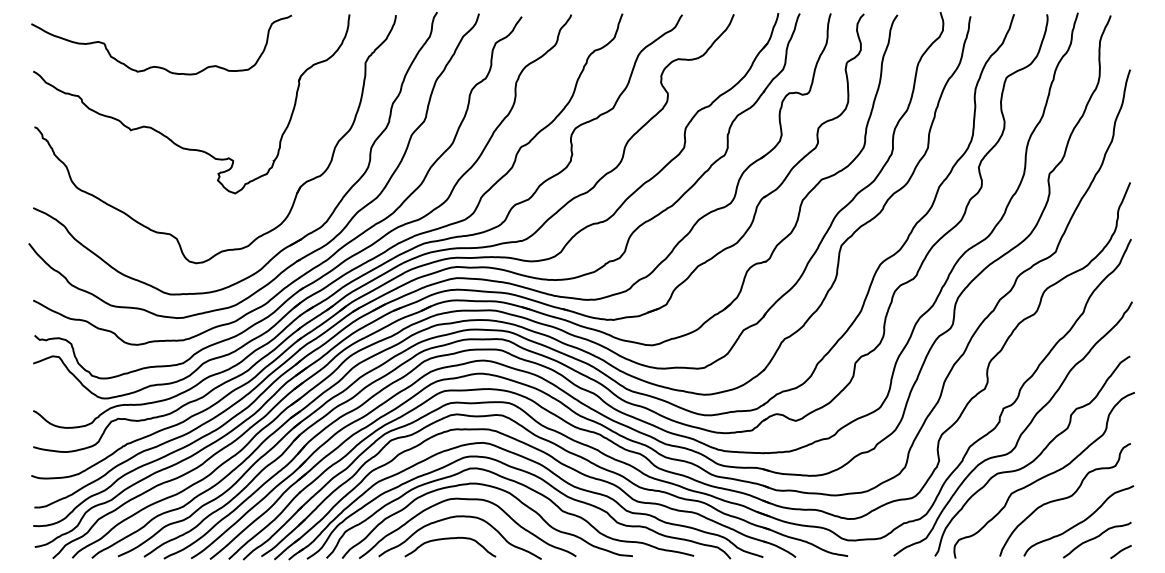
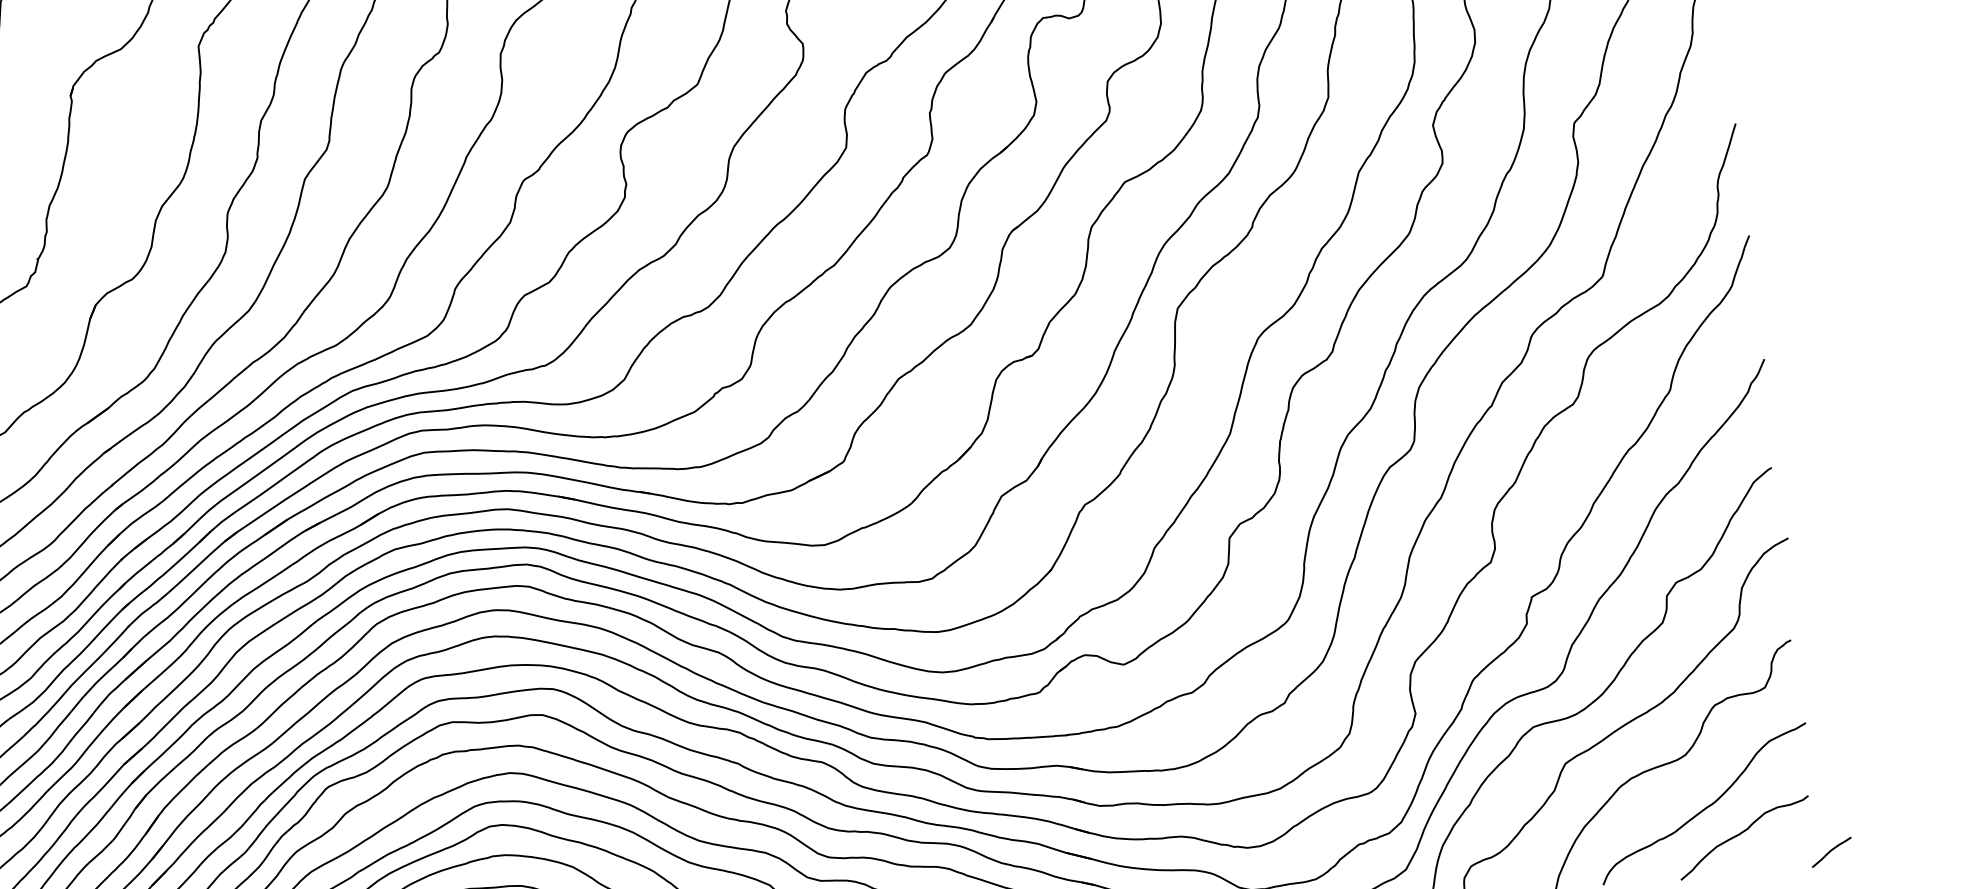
line: (1120, 551) -> (1830, 851), moved

